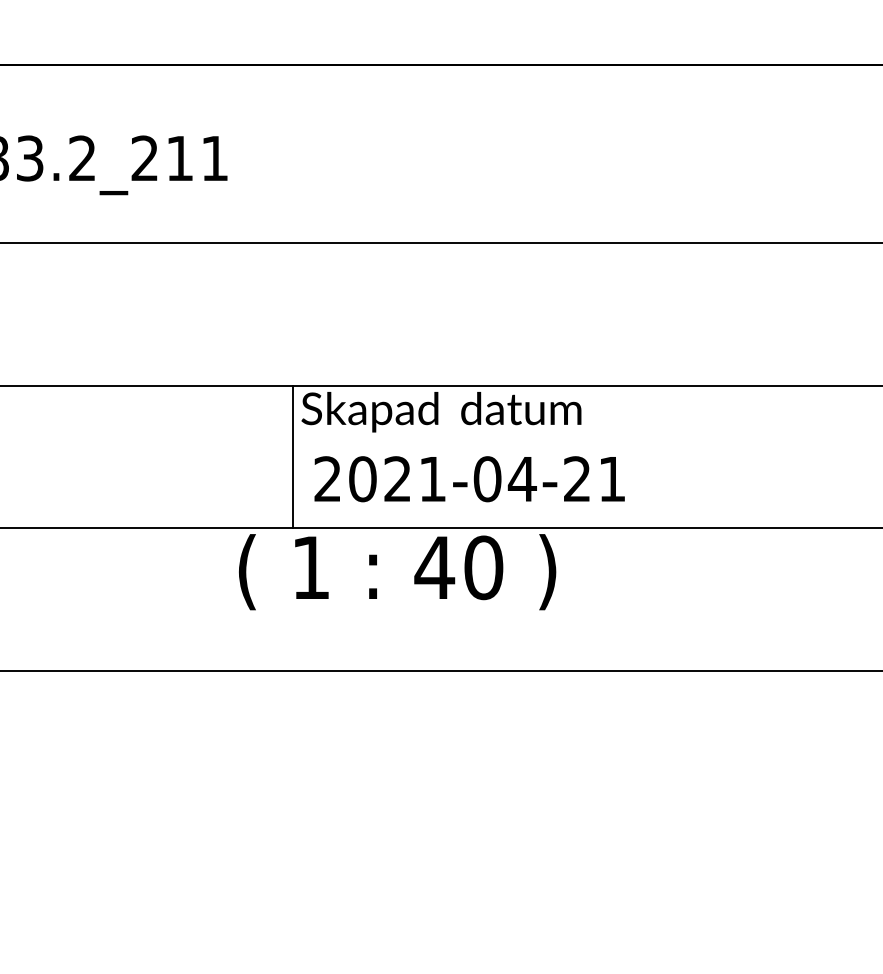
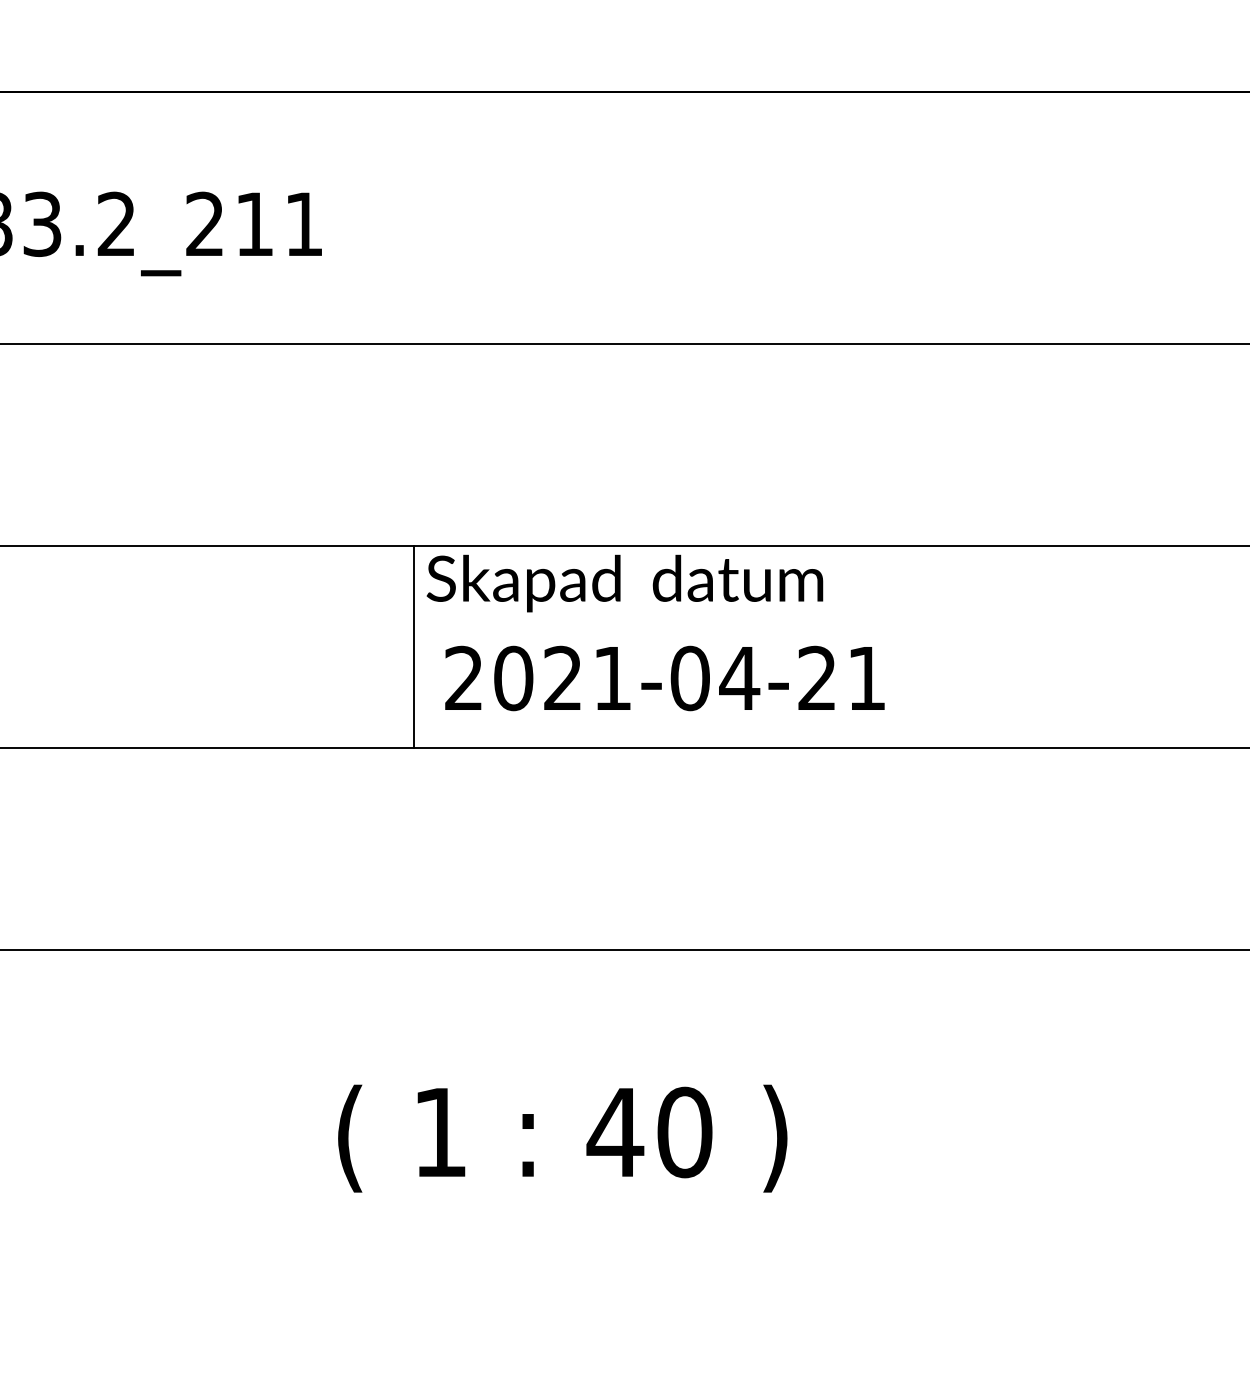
text: (397, 572) -> (562, 1139), moved

